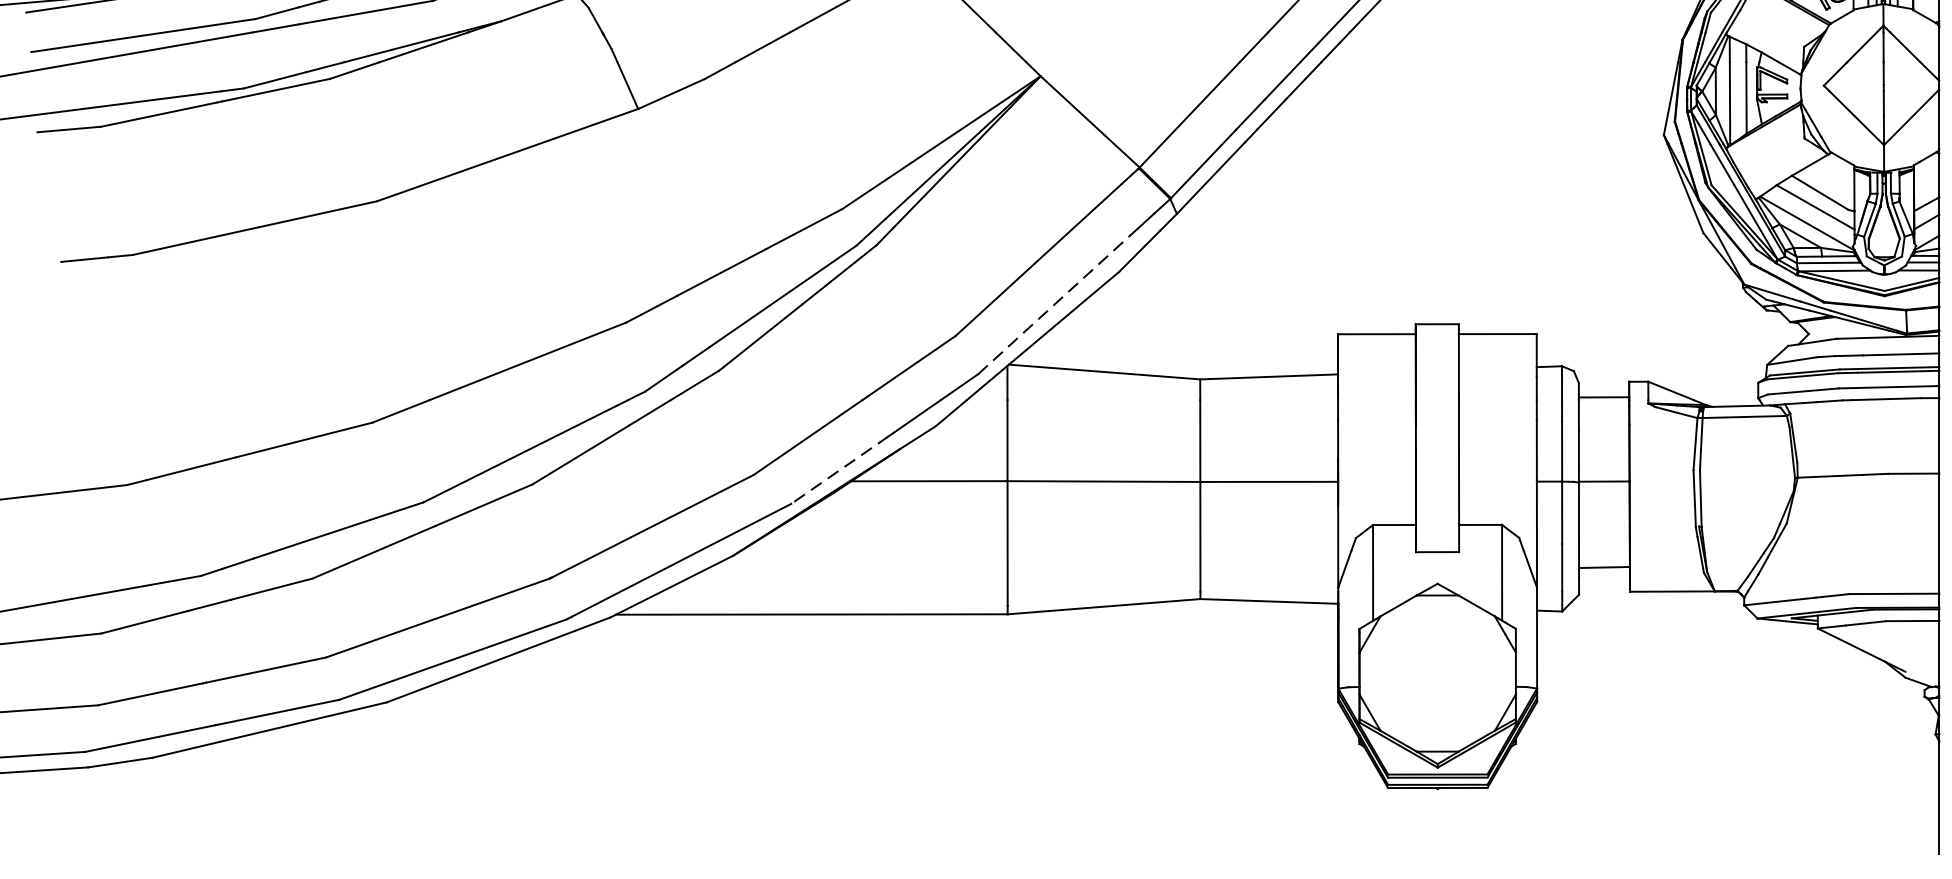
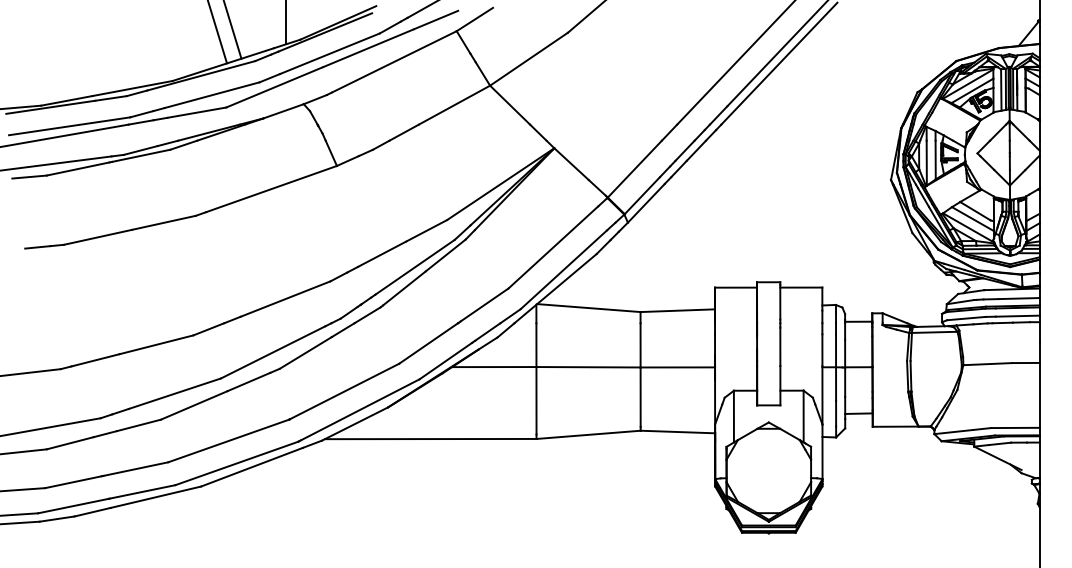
line: (1057, 302) -> (563, 270), dashed -> solid
line: (839, 470) -> (445, 361), dashed -> solid

